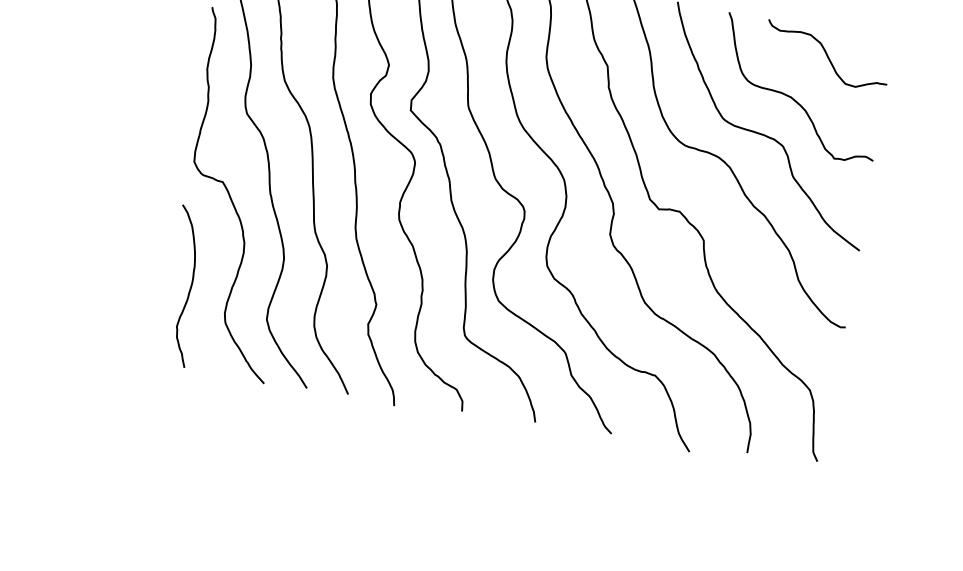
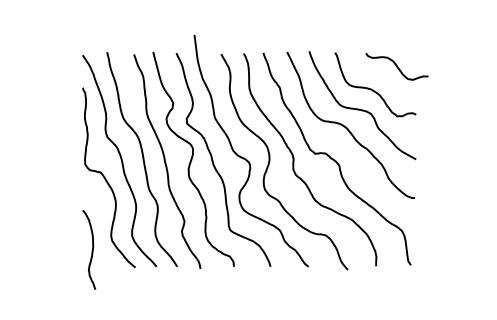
curve: (825, 55) -> (396, 66), moved
curve: (188, 287) -> (91, 250), moved

